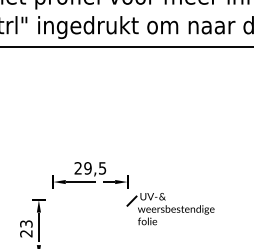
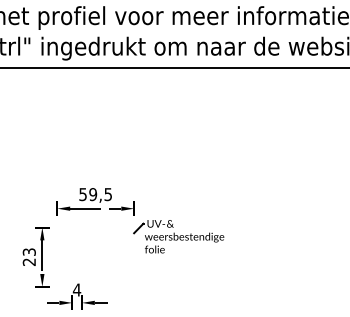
text: (77, 168) -> (82, 194), 29,5 -> 59,5

